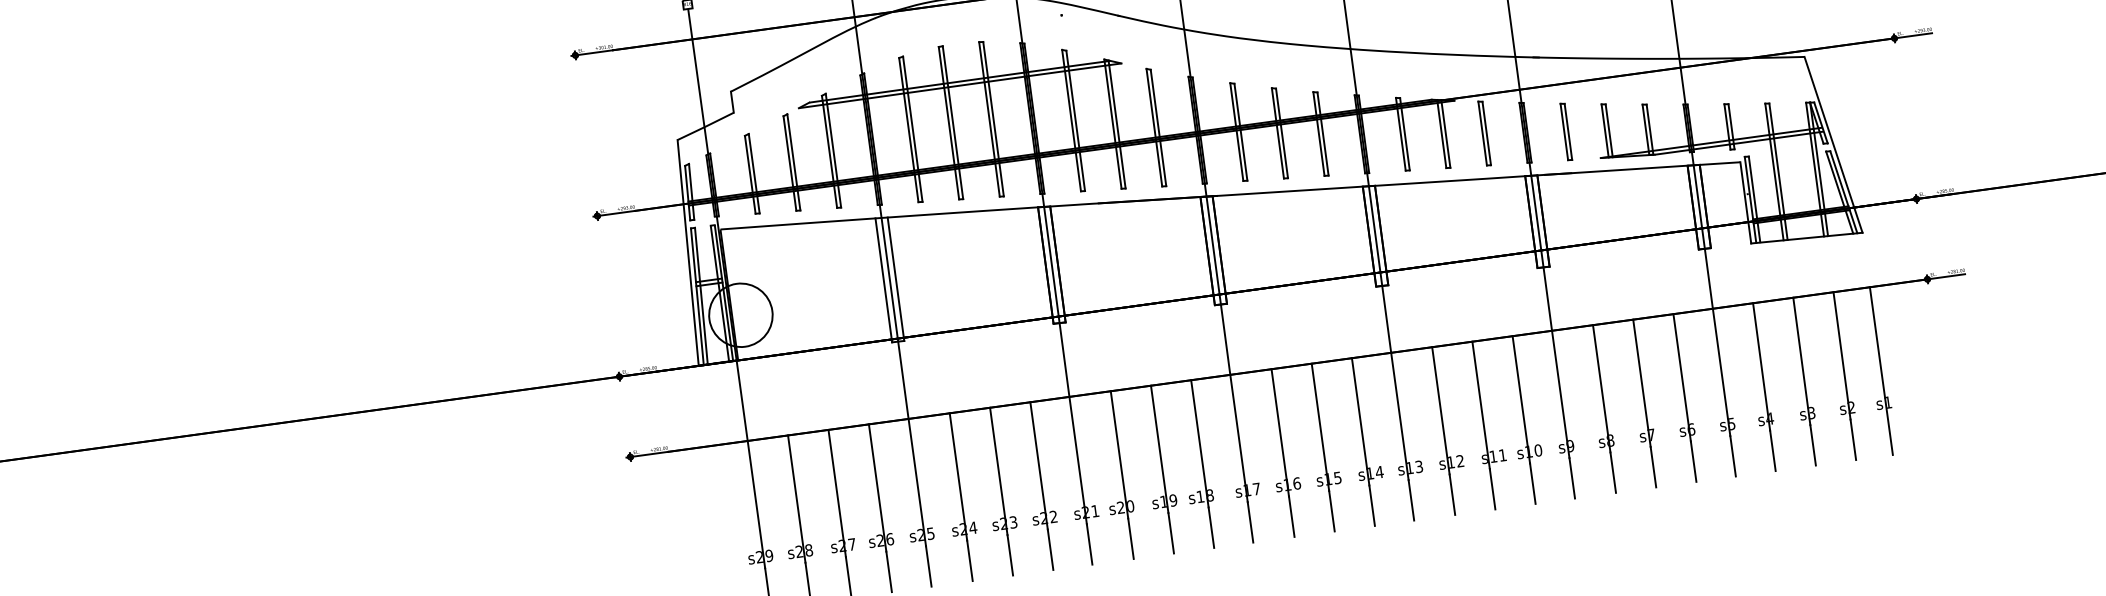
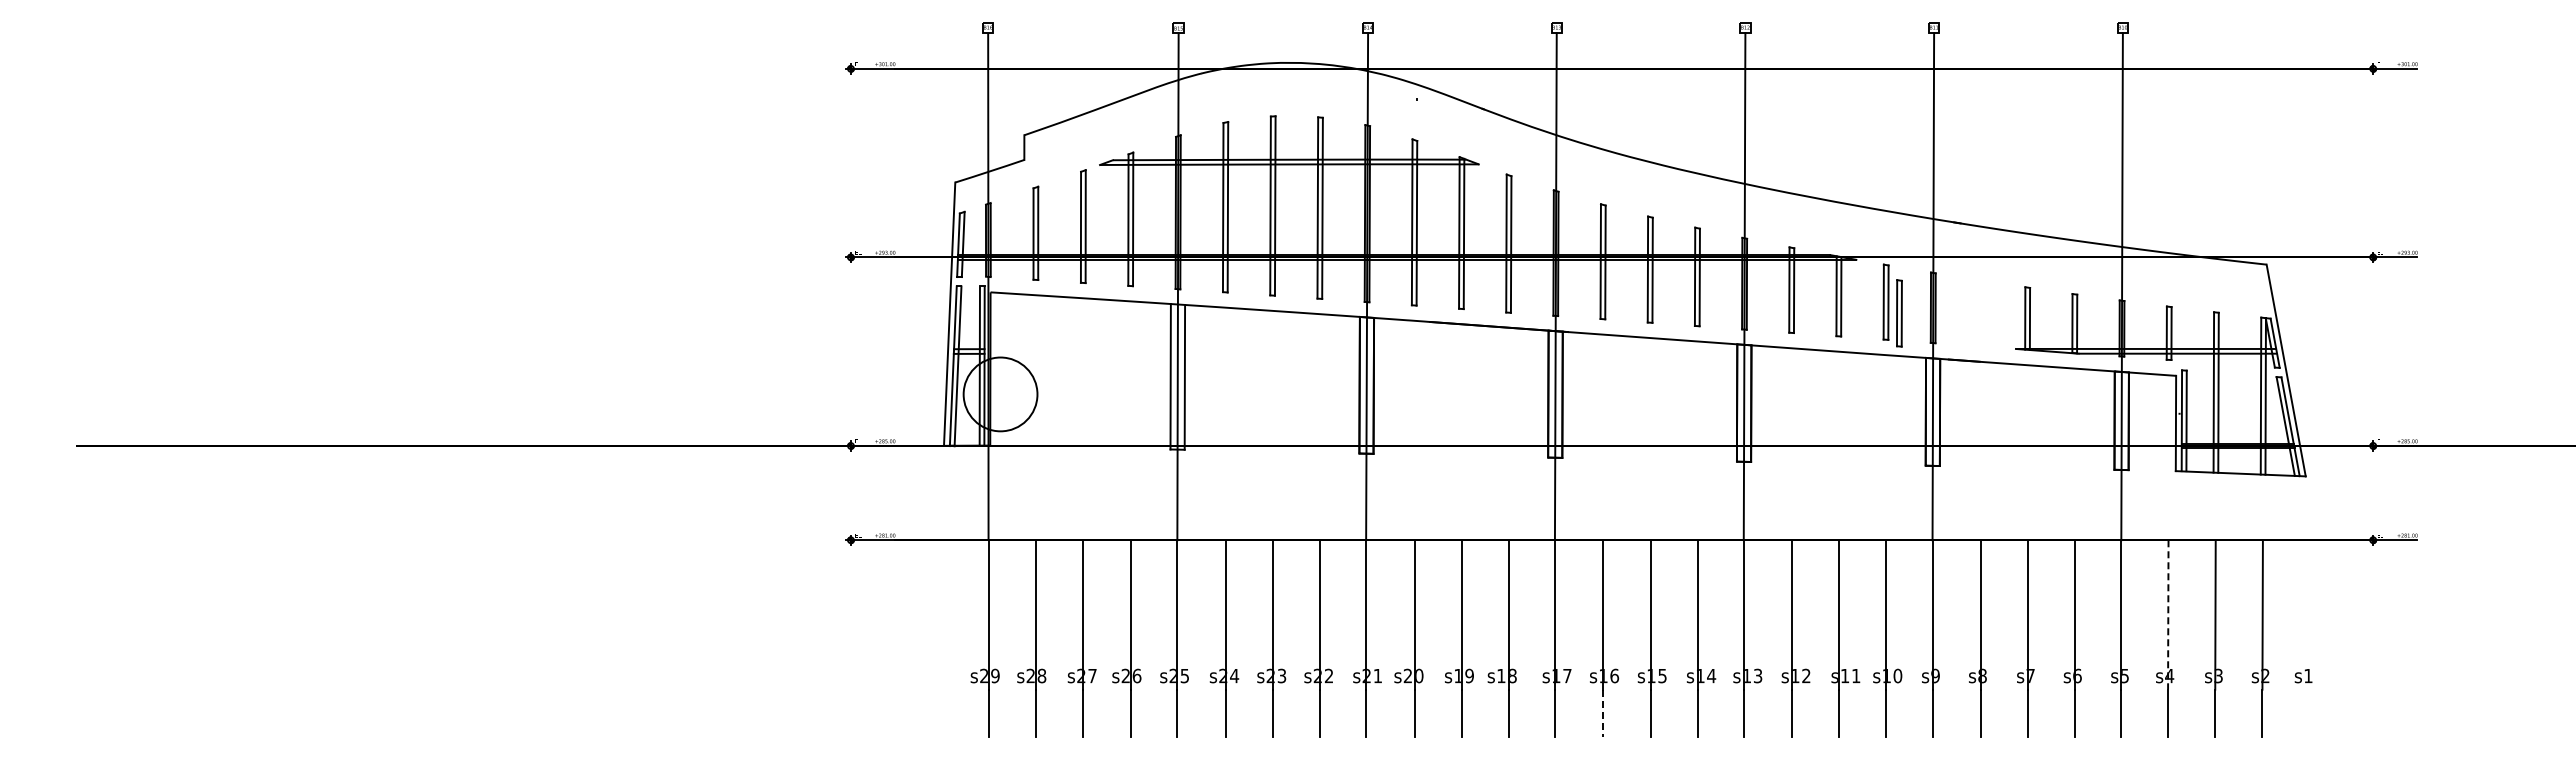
part: (1566, 131) -> (1899, 313), moved
line: (1761, 366) -> (2168, 614), solid -> dashed
line: (1881, 370) -> (2305, 638), removed
line: (1291, 516) -> (1603, 713), solid -> dashed

